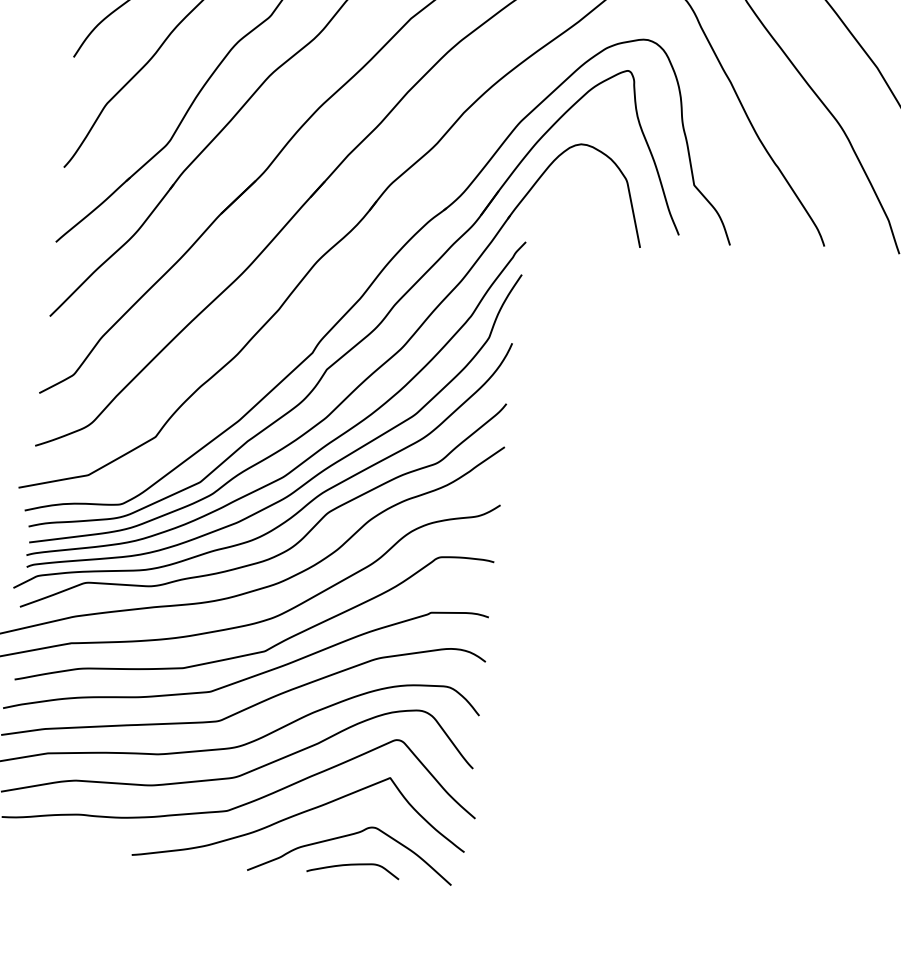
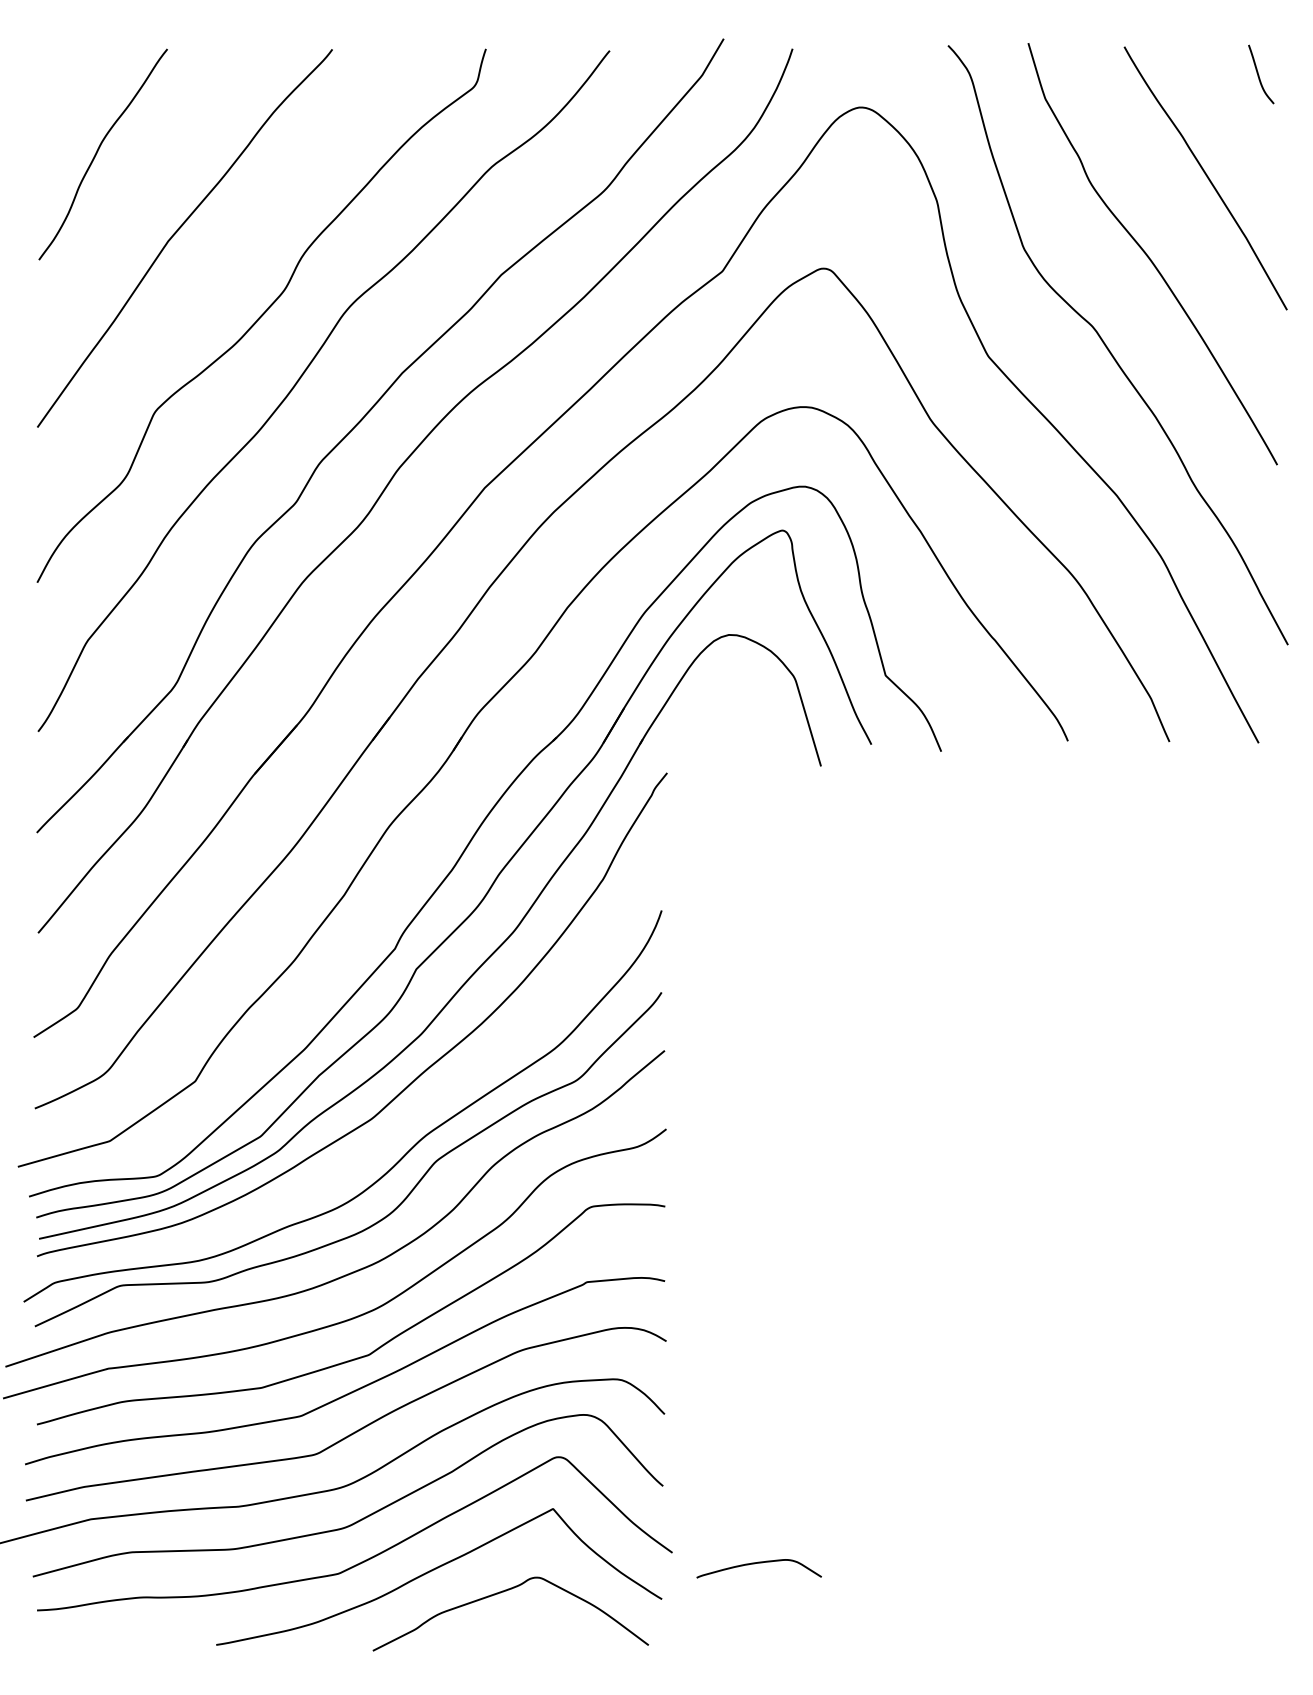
curve: (317, 473) -> (416, 1110), removed
curve: (353, 865) -> (758, 1563), moved

